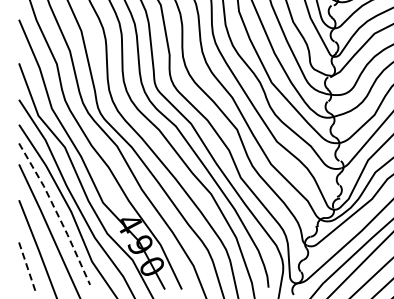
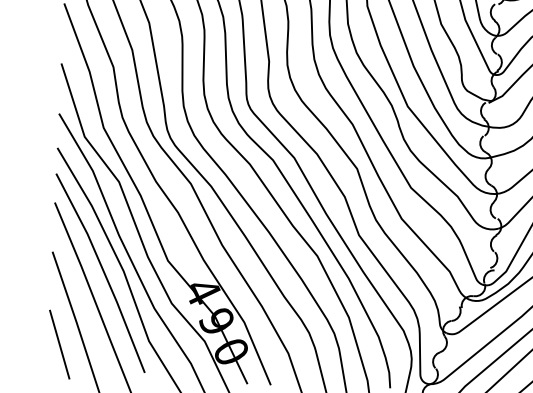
line: (57, 213) -> (104, 272), dashed -> solid
line: (27, 267) -> (59, 344), dashed -> solid

